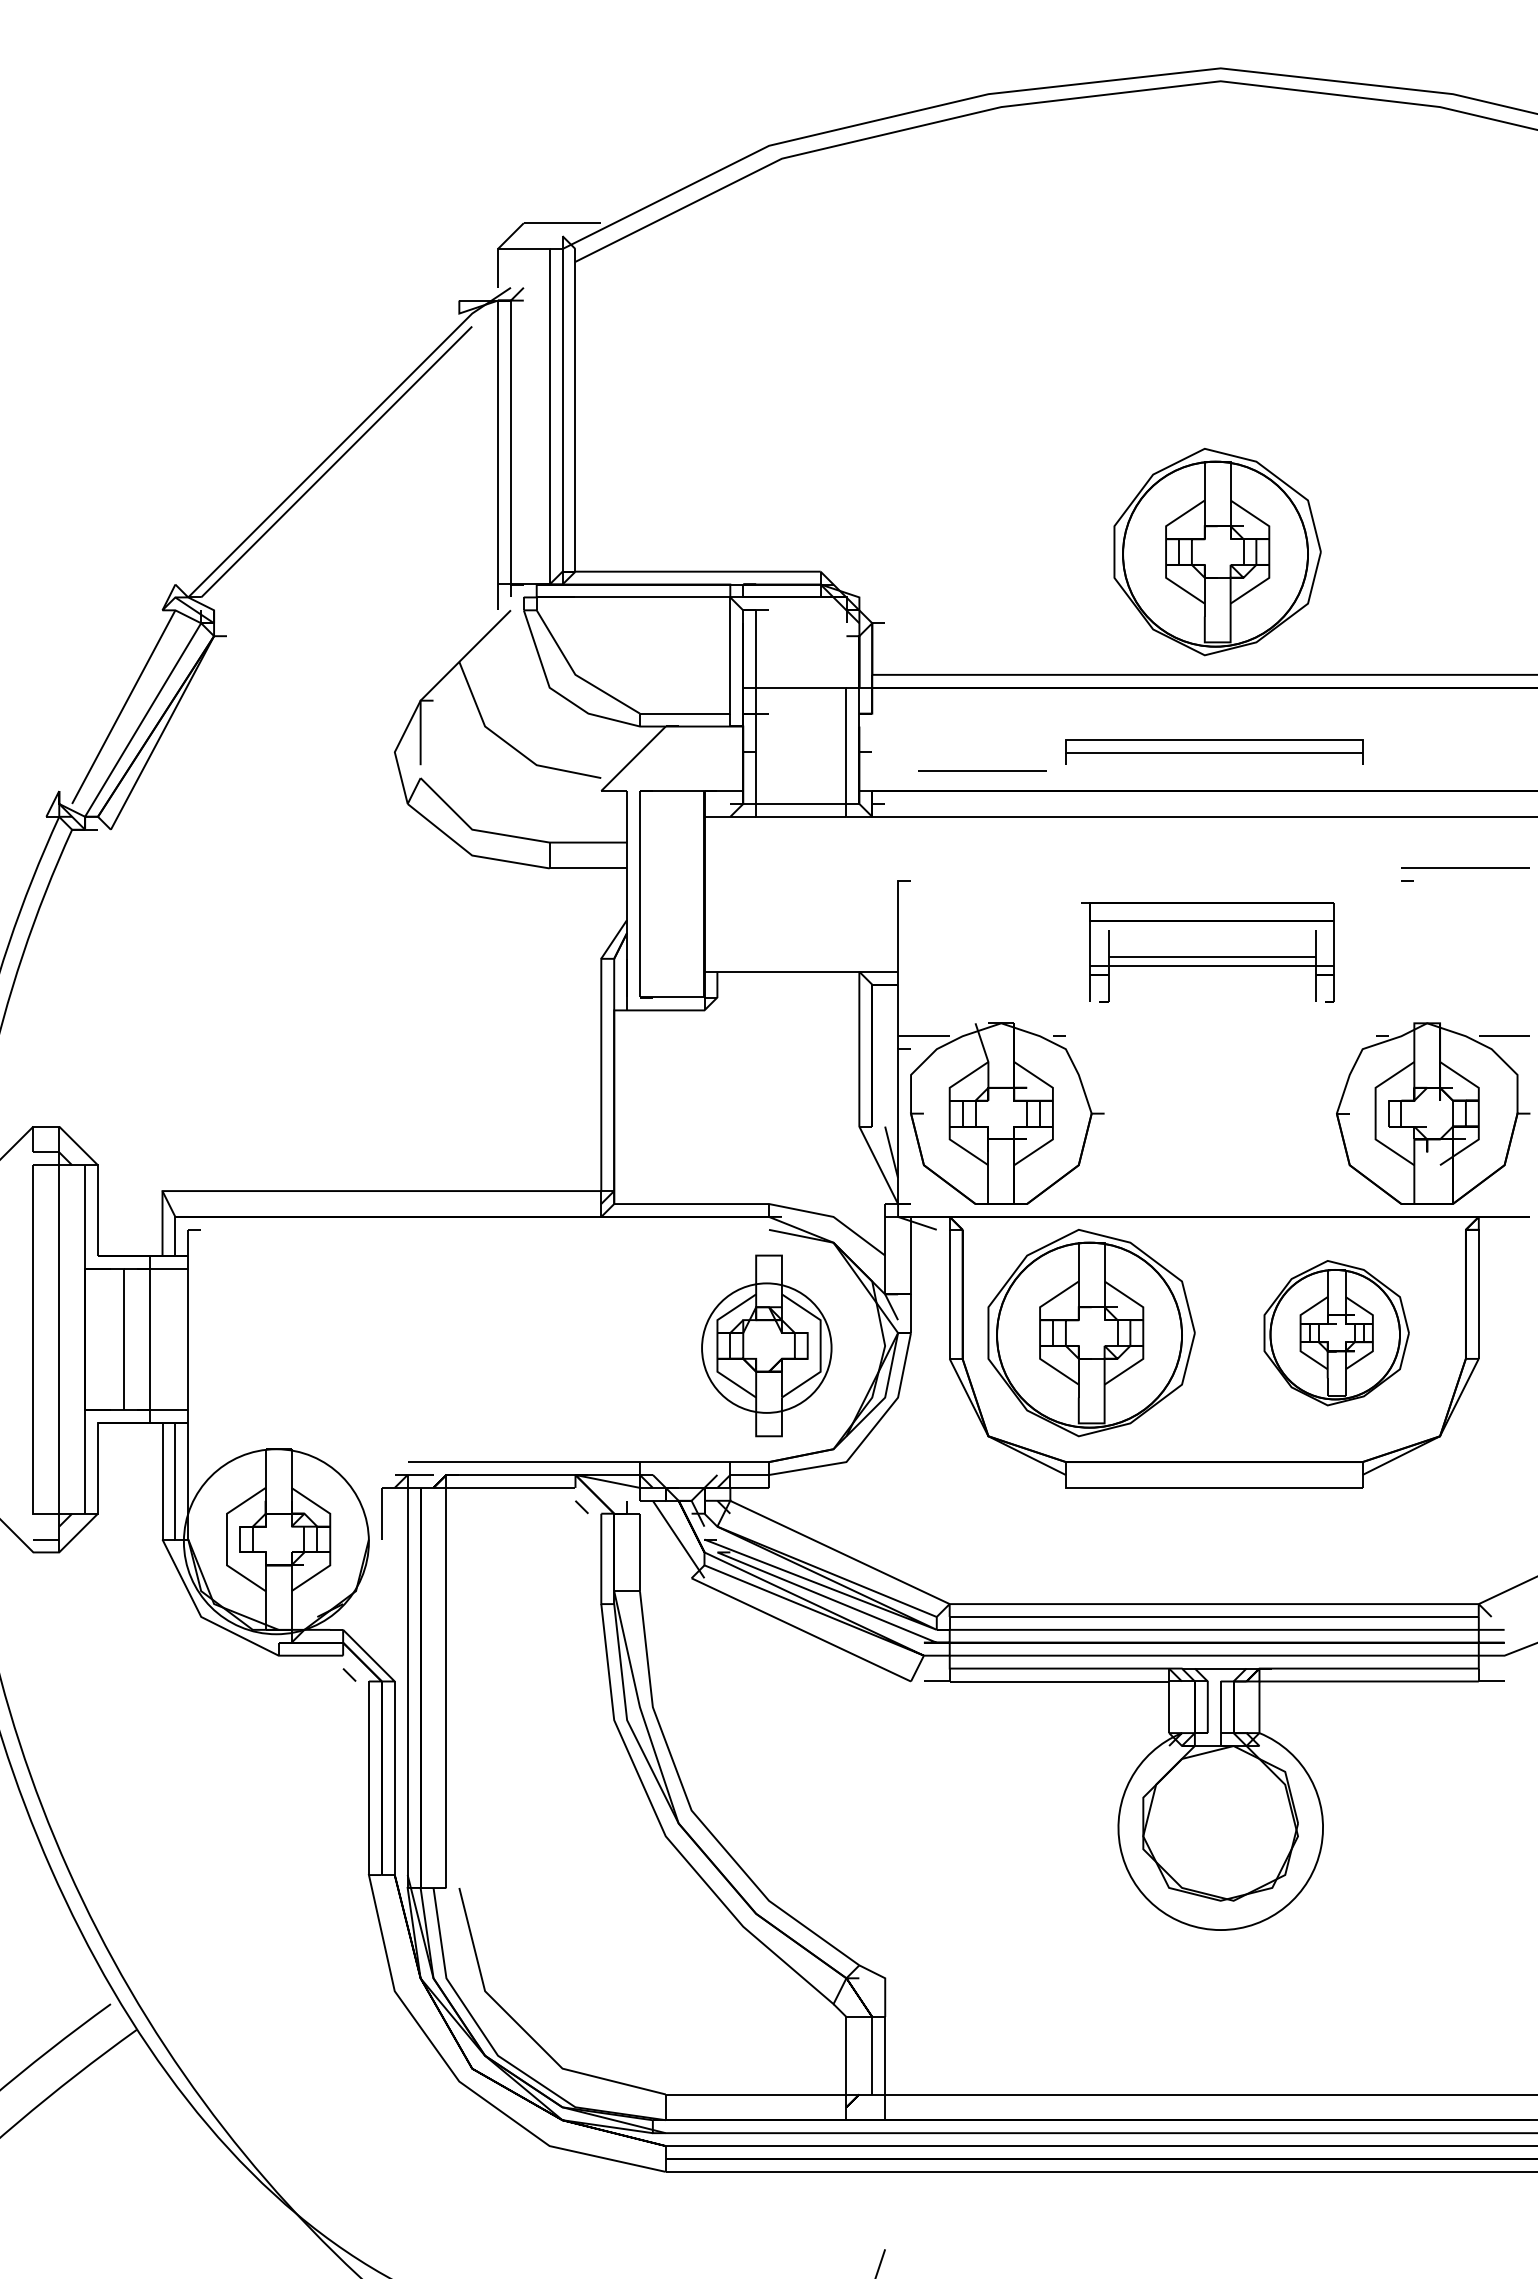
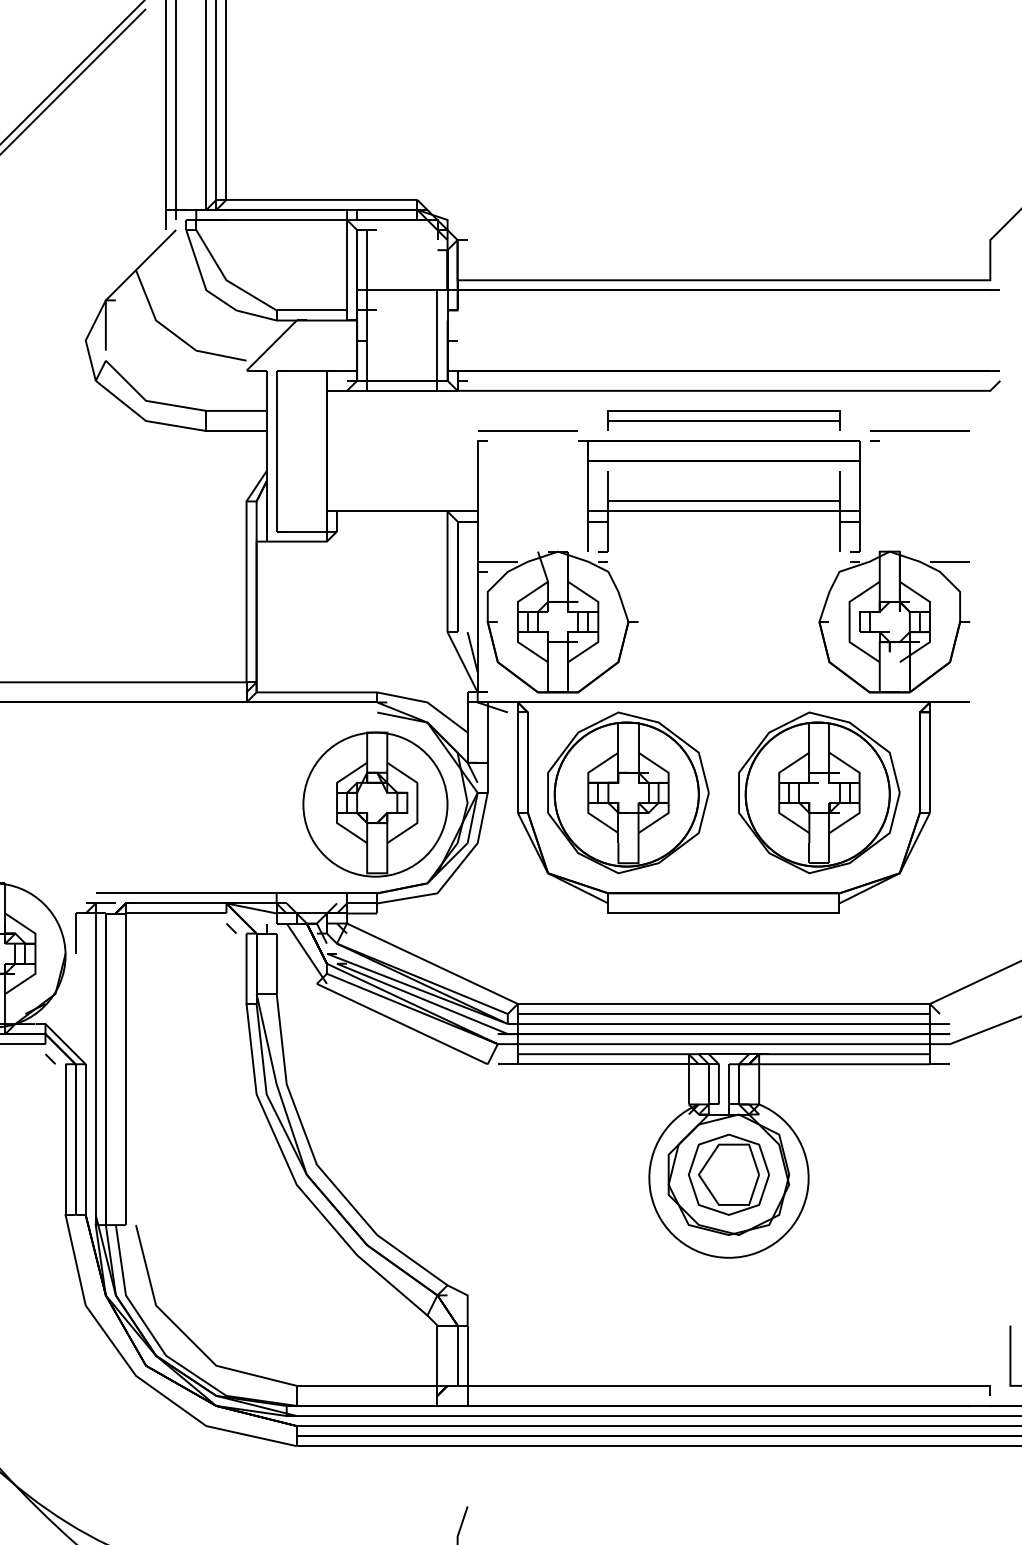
part: (1217, 552) -> (726, 184), removed
part: (1214, 751) -> (724, 420), moved
line: (982, 770) -> (527, 430), moved
part: (1207, 951) -> (718, 495), size x1.43
part: (1336, 1333) -> (819, 793), size x1.43
circle: (766, 1347) -> (375, 804), size x1.43
part: (1220, 1823) -> (728, 1174), added

